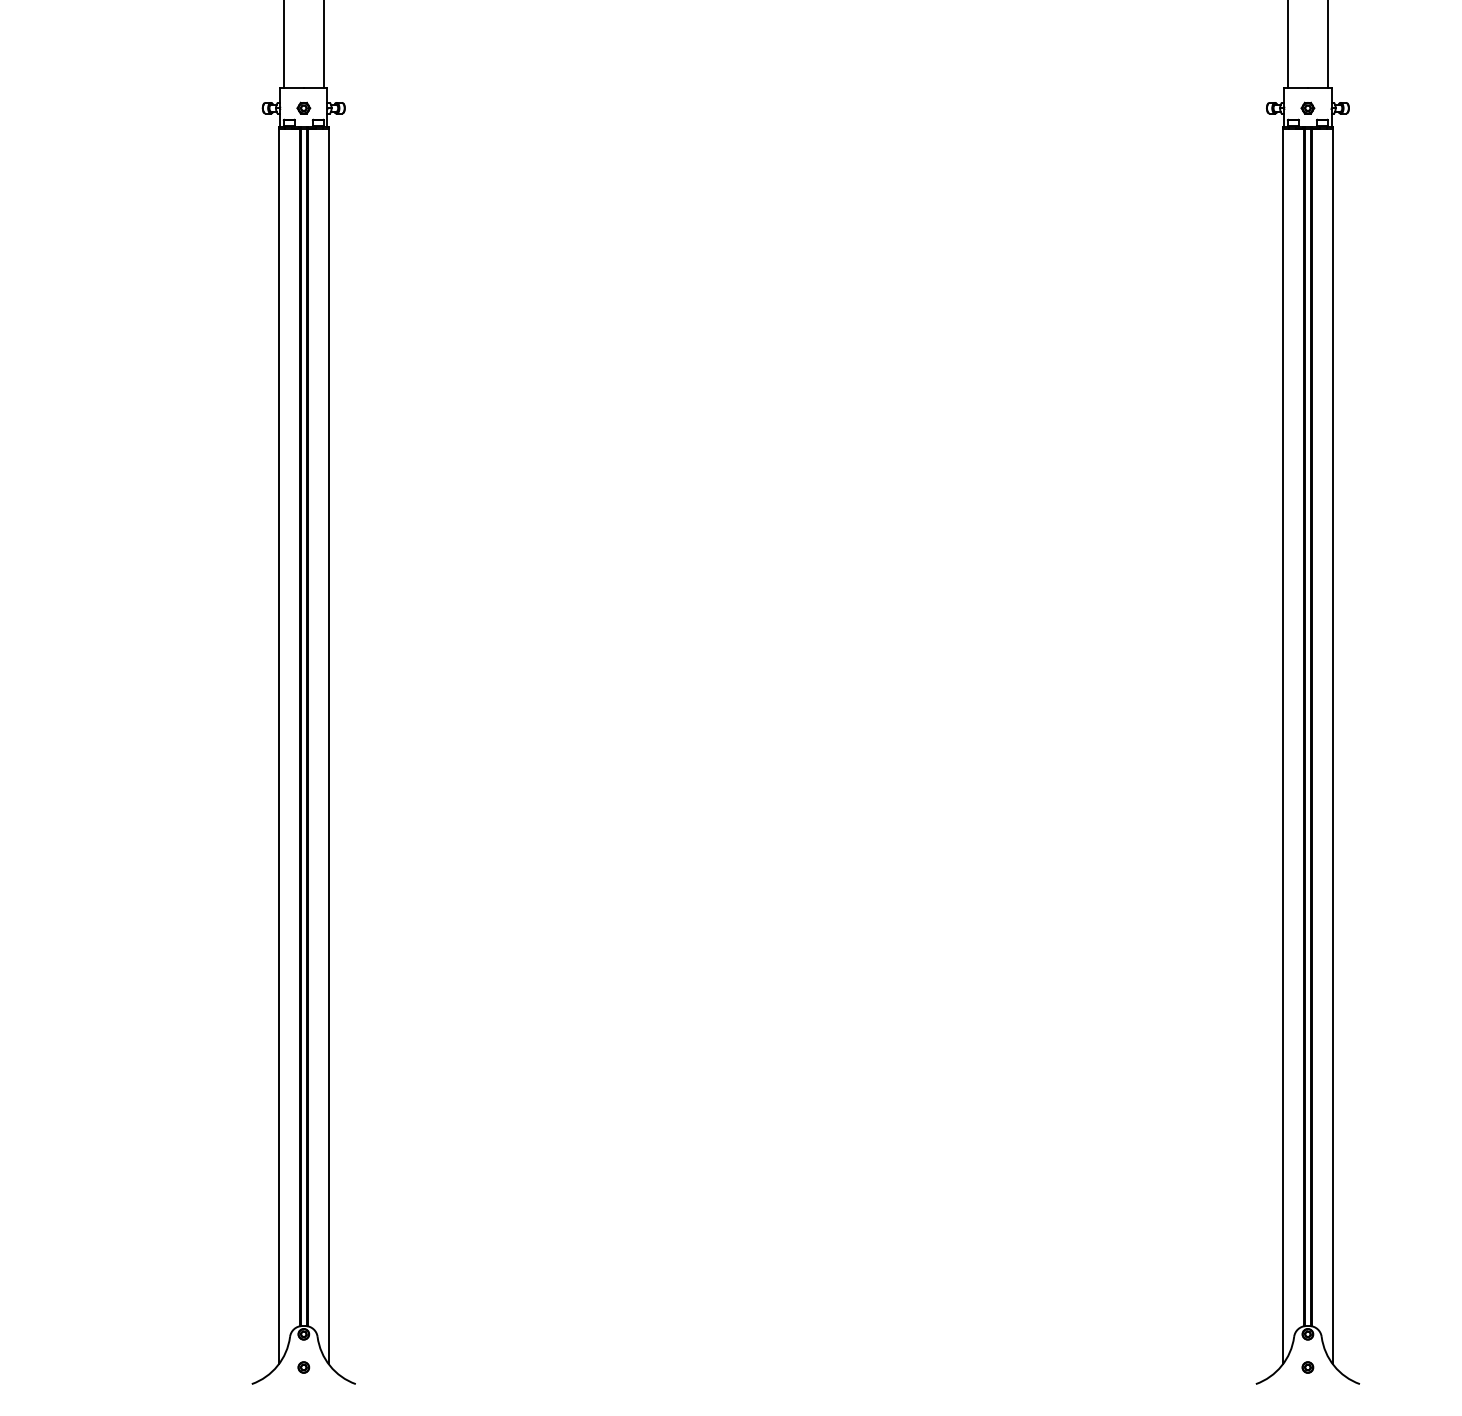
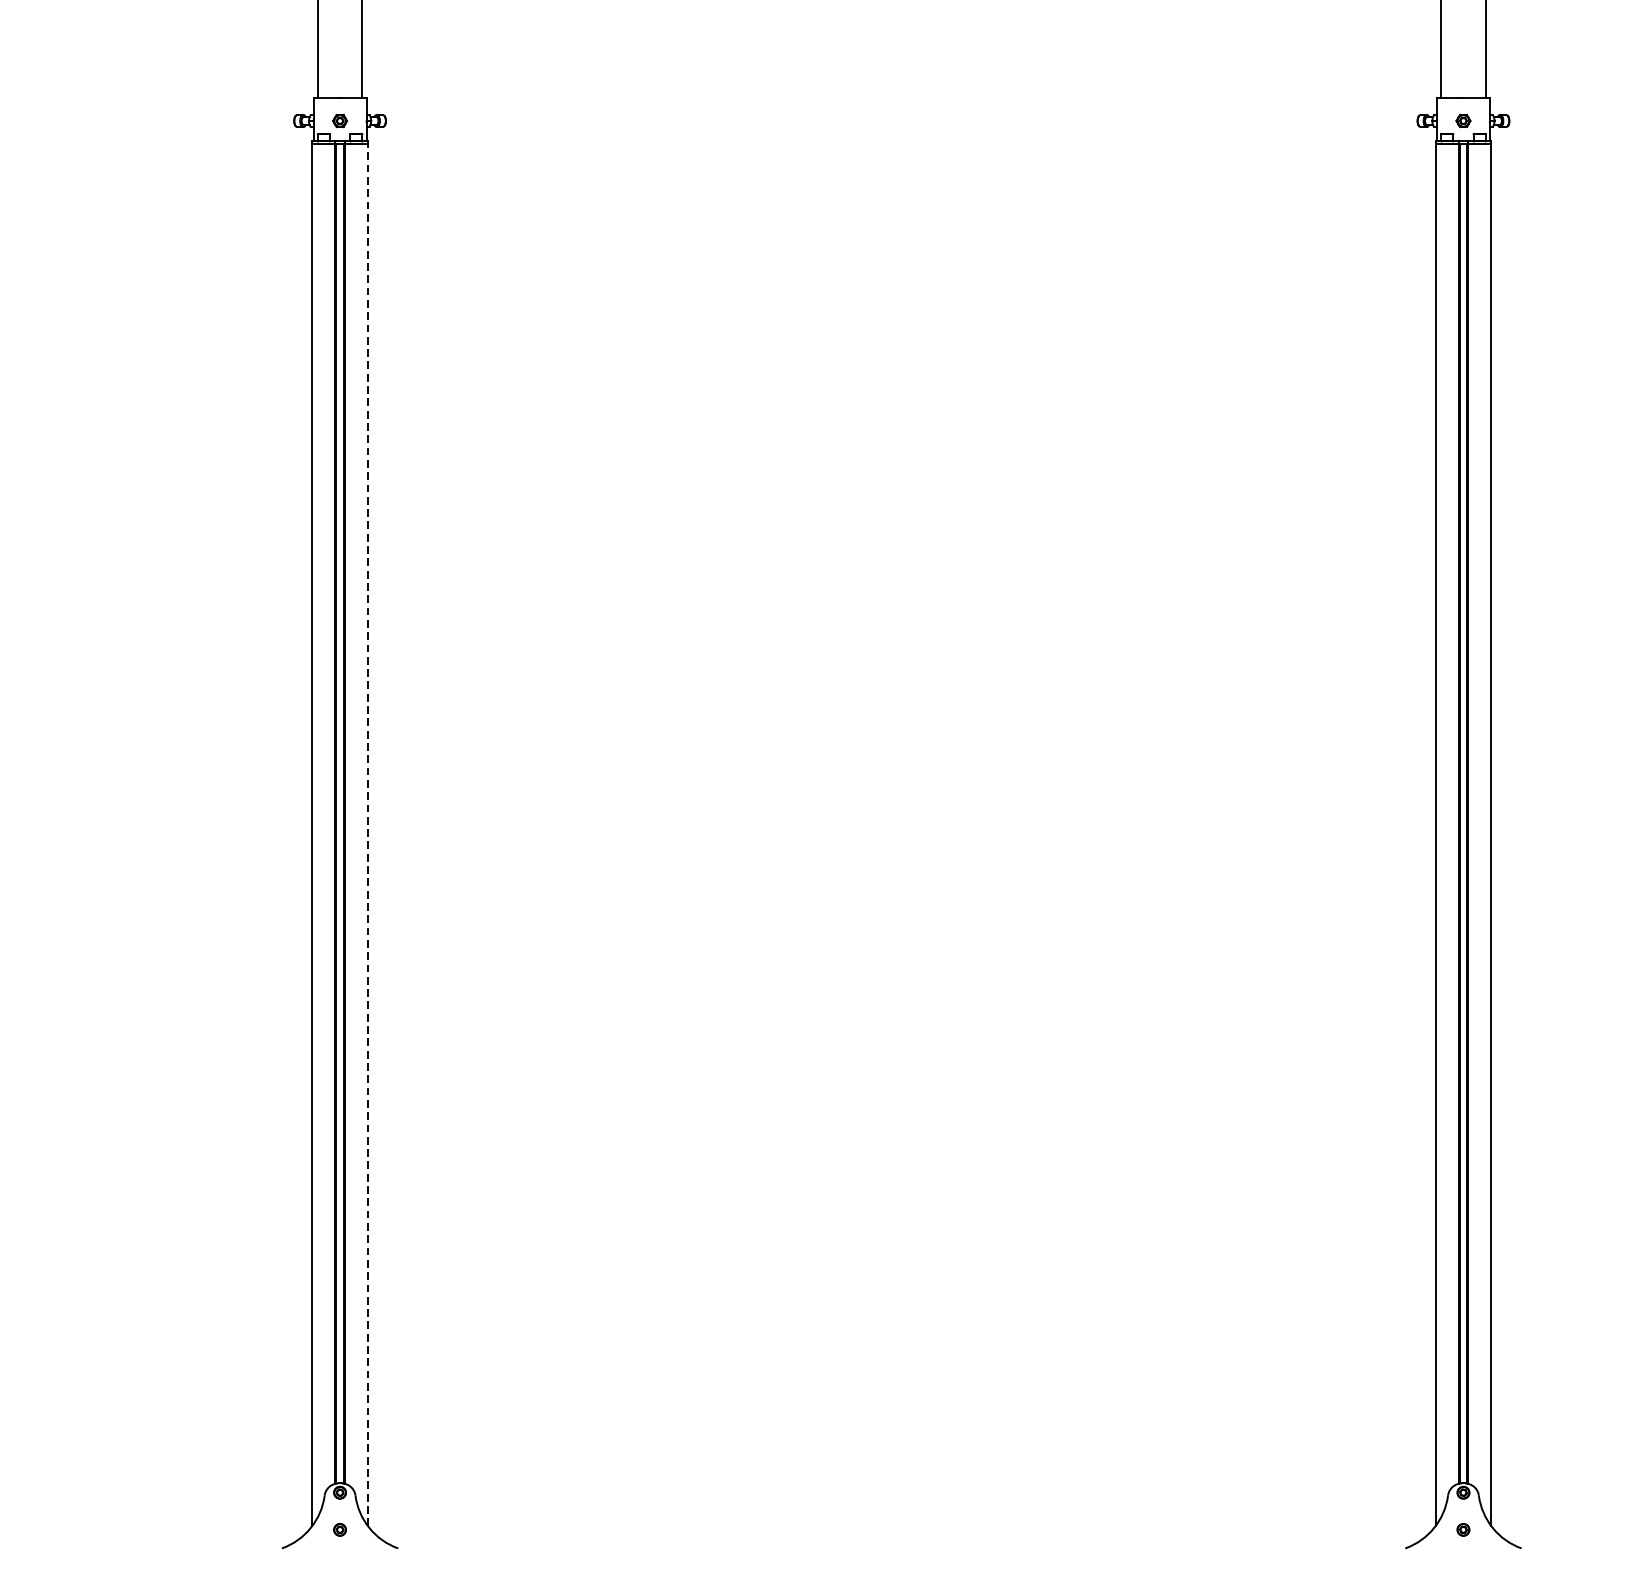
line: (328, 746) -> (367, 835), solid -> dashed

